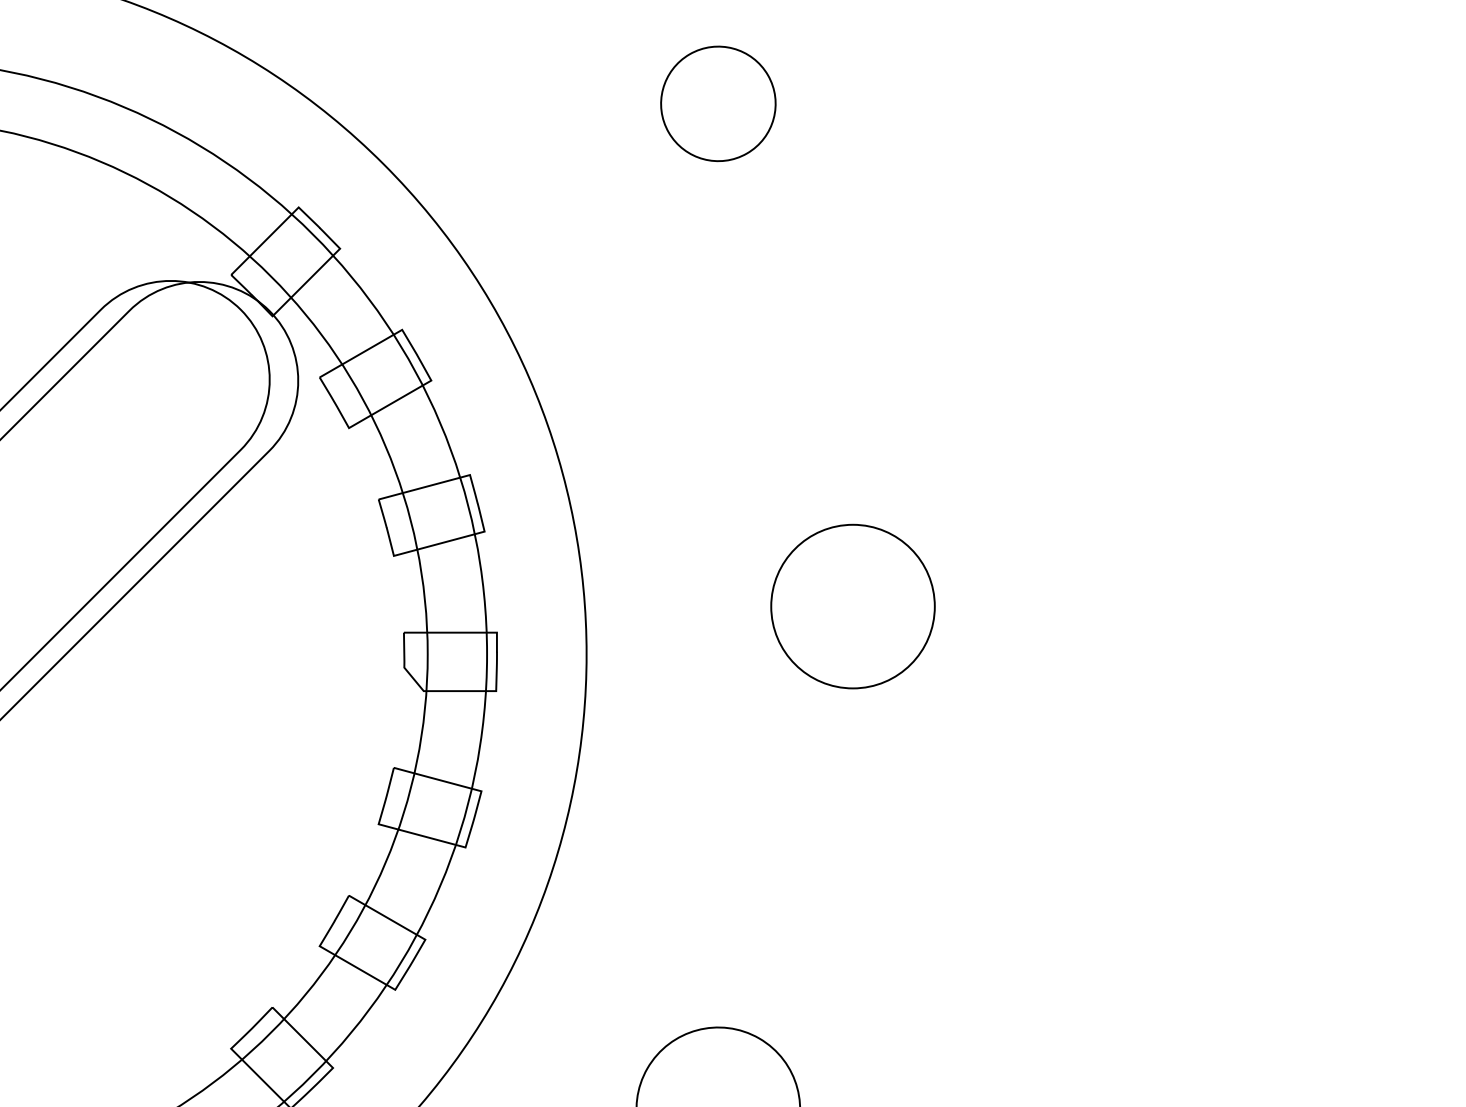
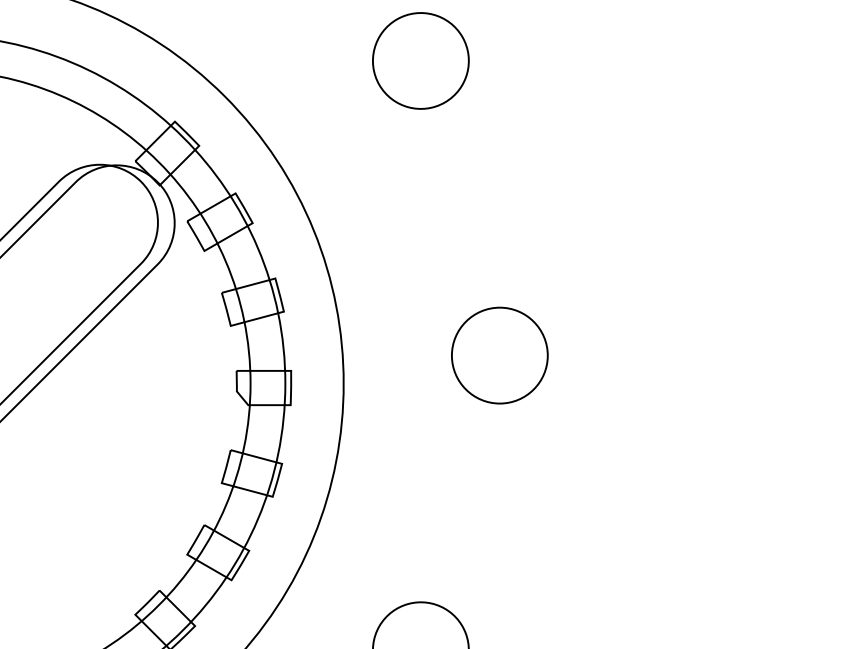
part: (717, 103) -> (420, 60), size x1.43

